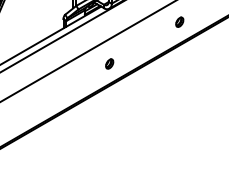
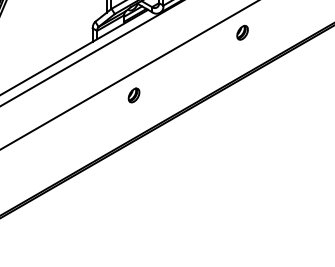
part: (179, 21) -> (242, 31), moved
part: (109, 63) -> (133, 94), moved

